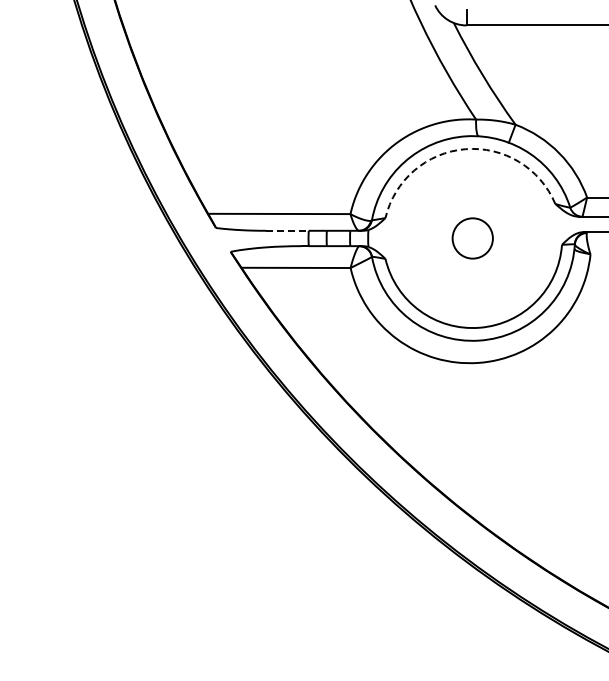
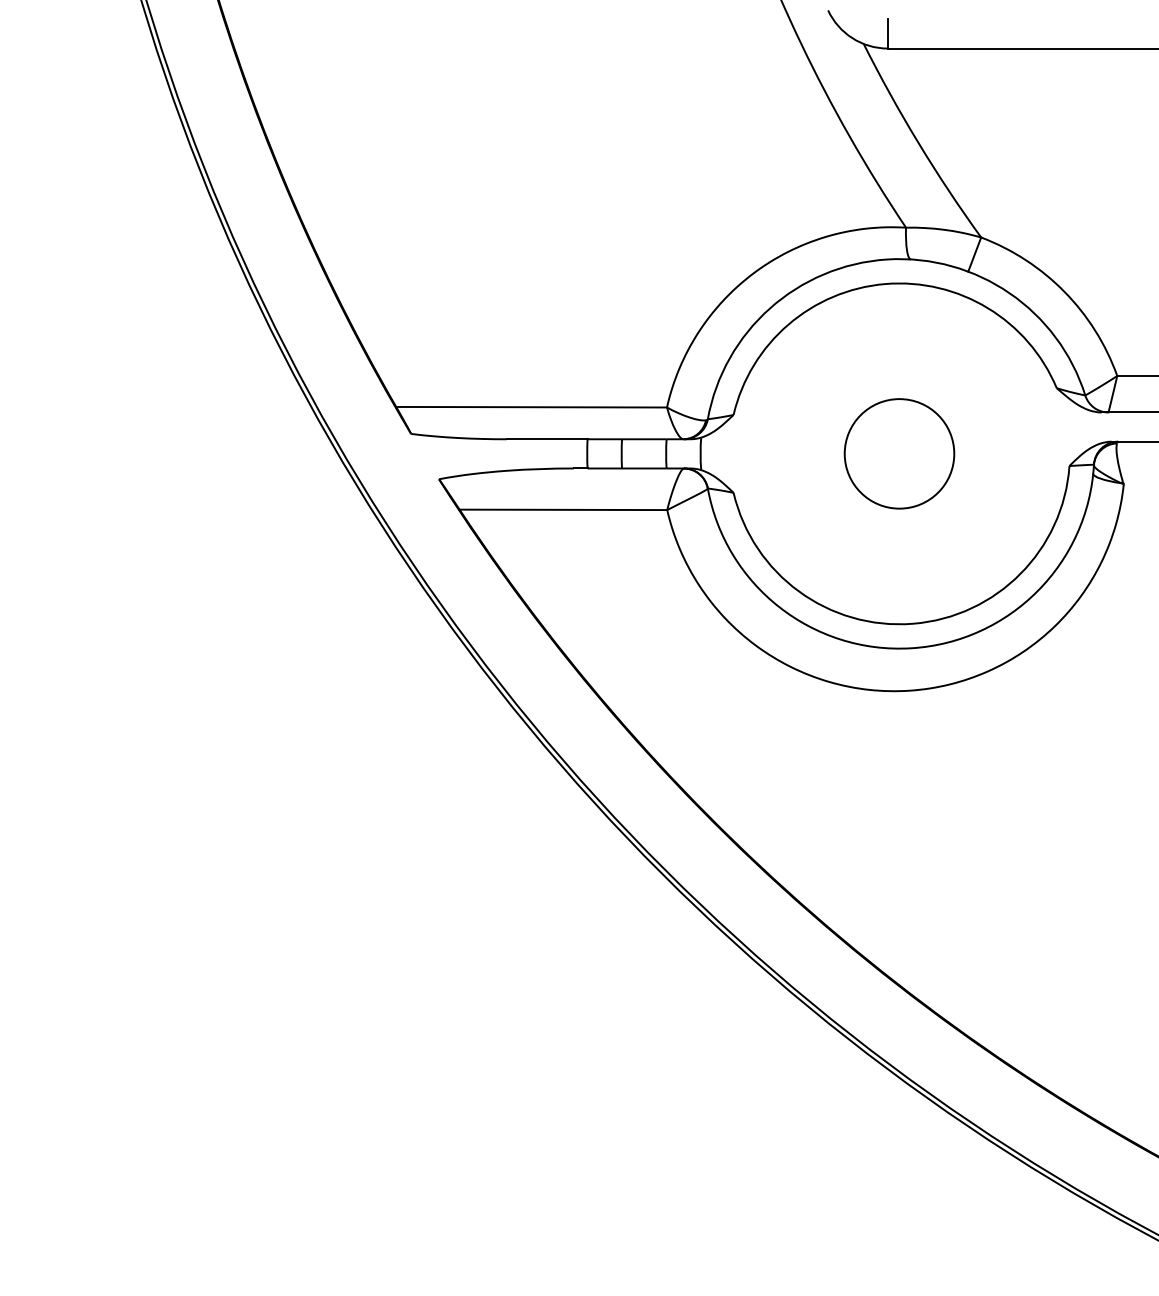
arc: (465, 149) -> (885, 284), dashed -> solid
line: (287, 230) -> (547, 438), dashed -> solid
circle: (472, 238) -> (899, 453), size x1.43

